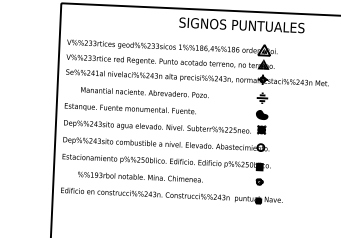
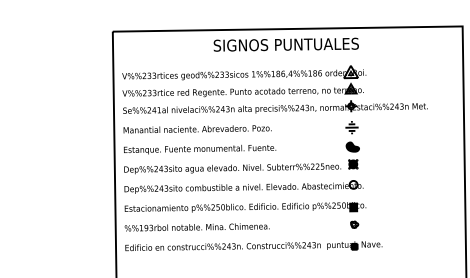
text: (241, 25) -> (285, 44), moved
text: (144, 92) -> (197, 129), moved
text: (139, 177) -> (196, 227), moved

